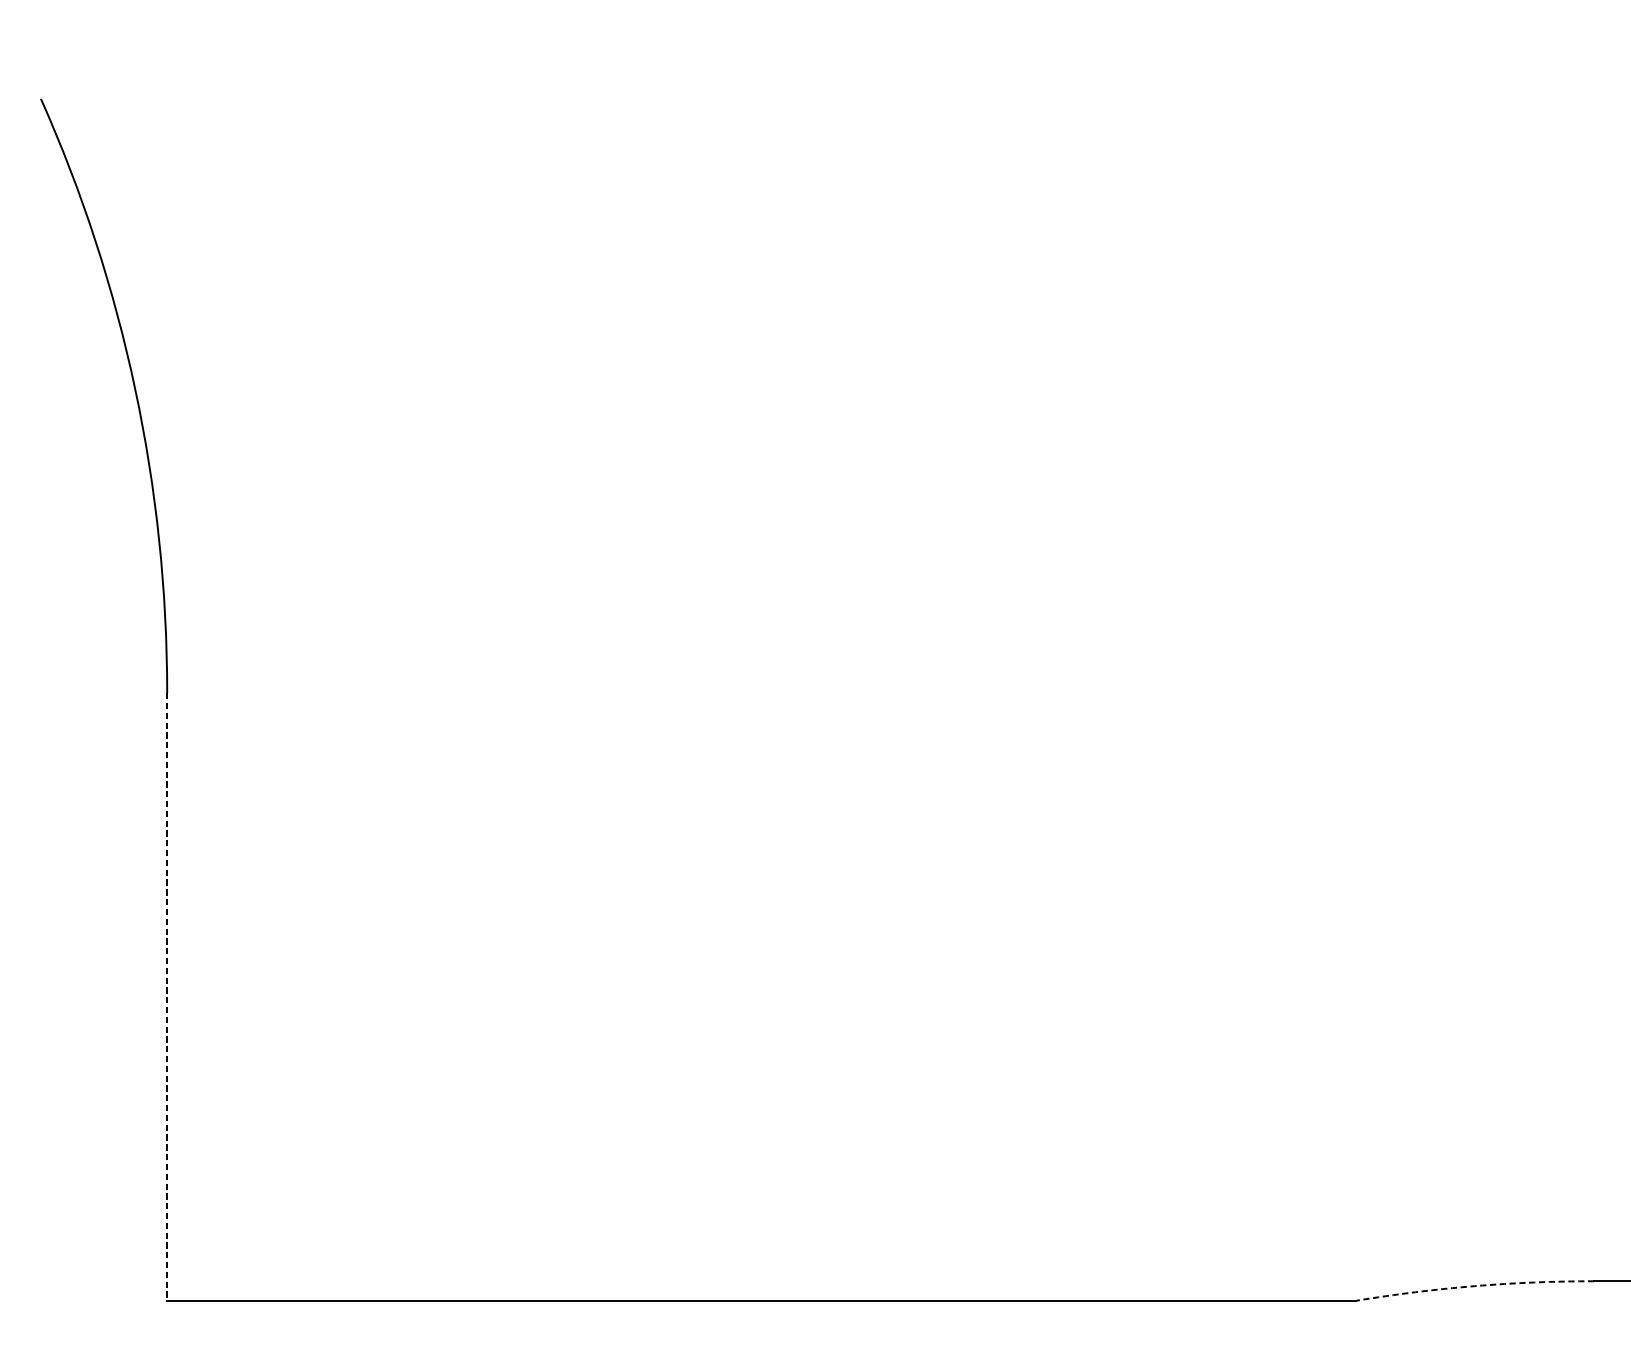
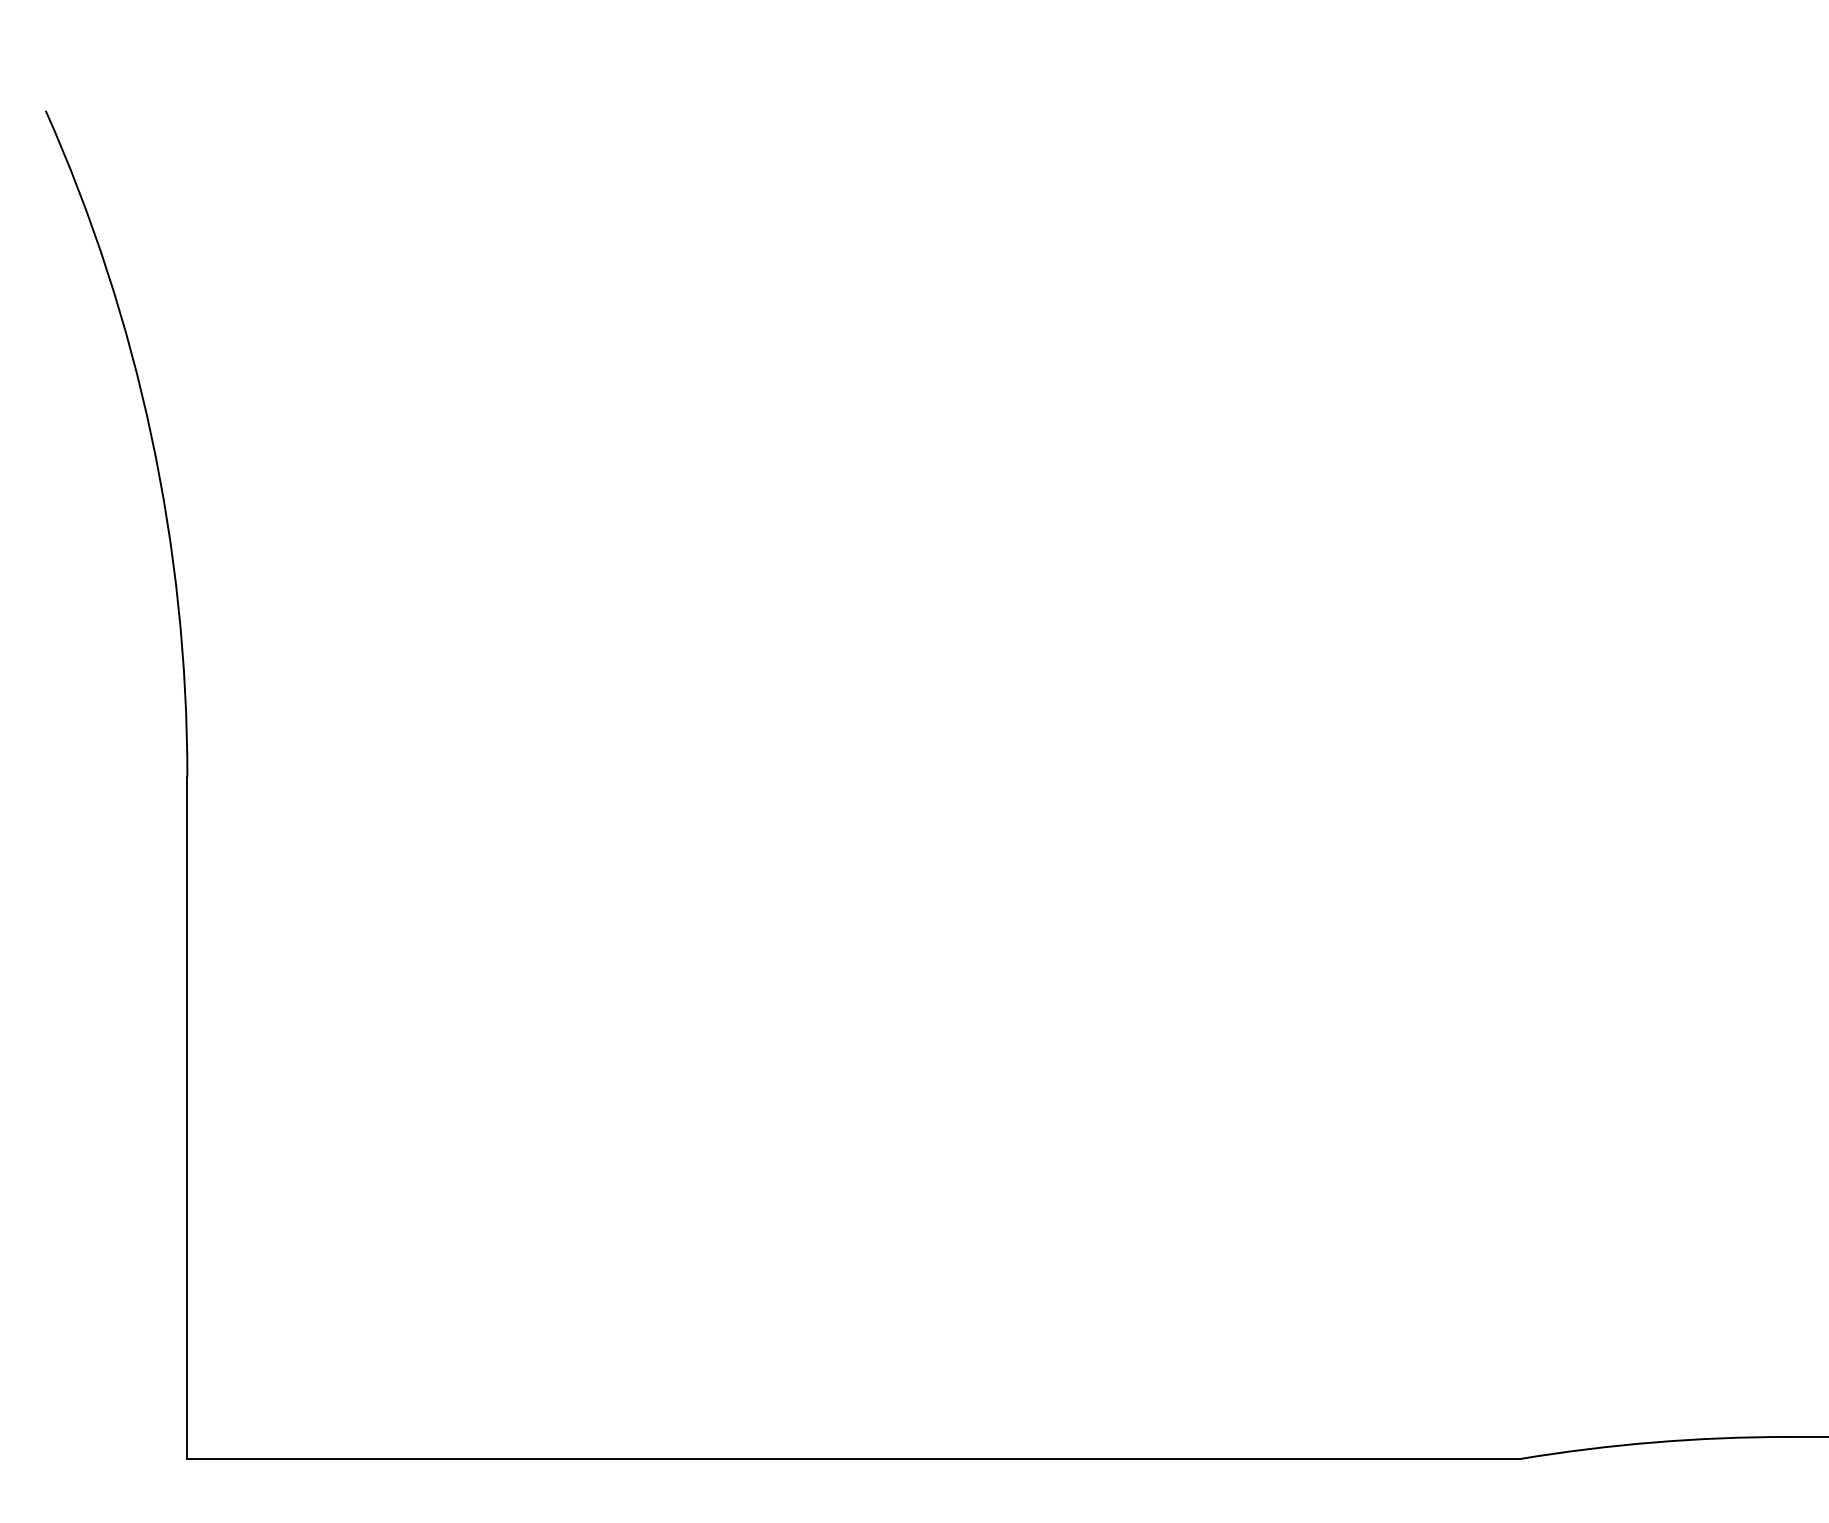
line: (167, 997) -> (187, 1118), dashed -> solid
arc: (1475, 1286) -> (1654, 1442), dashed -> solid

